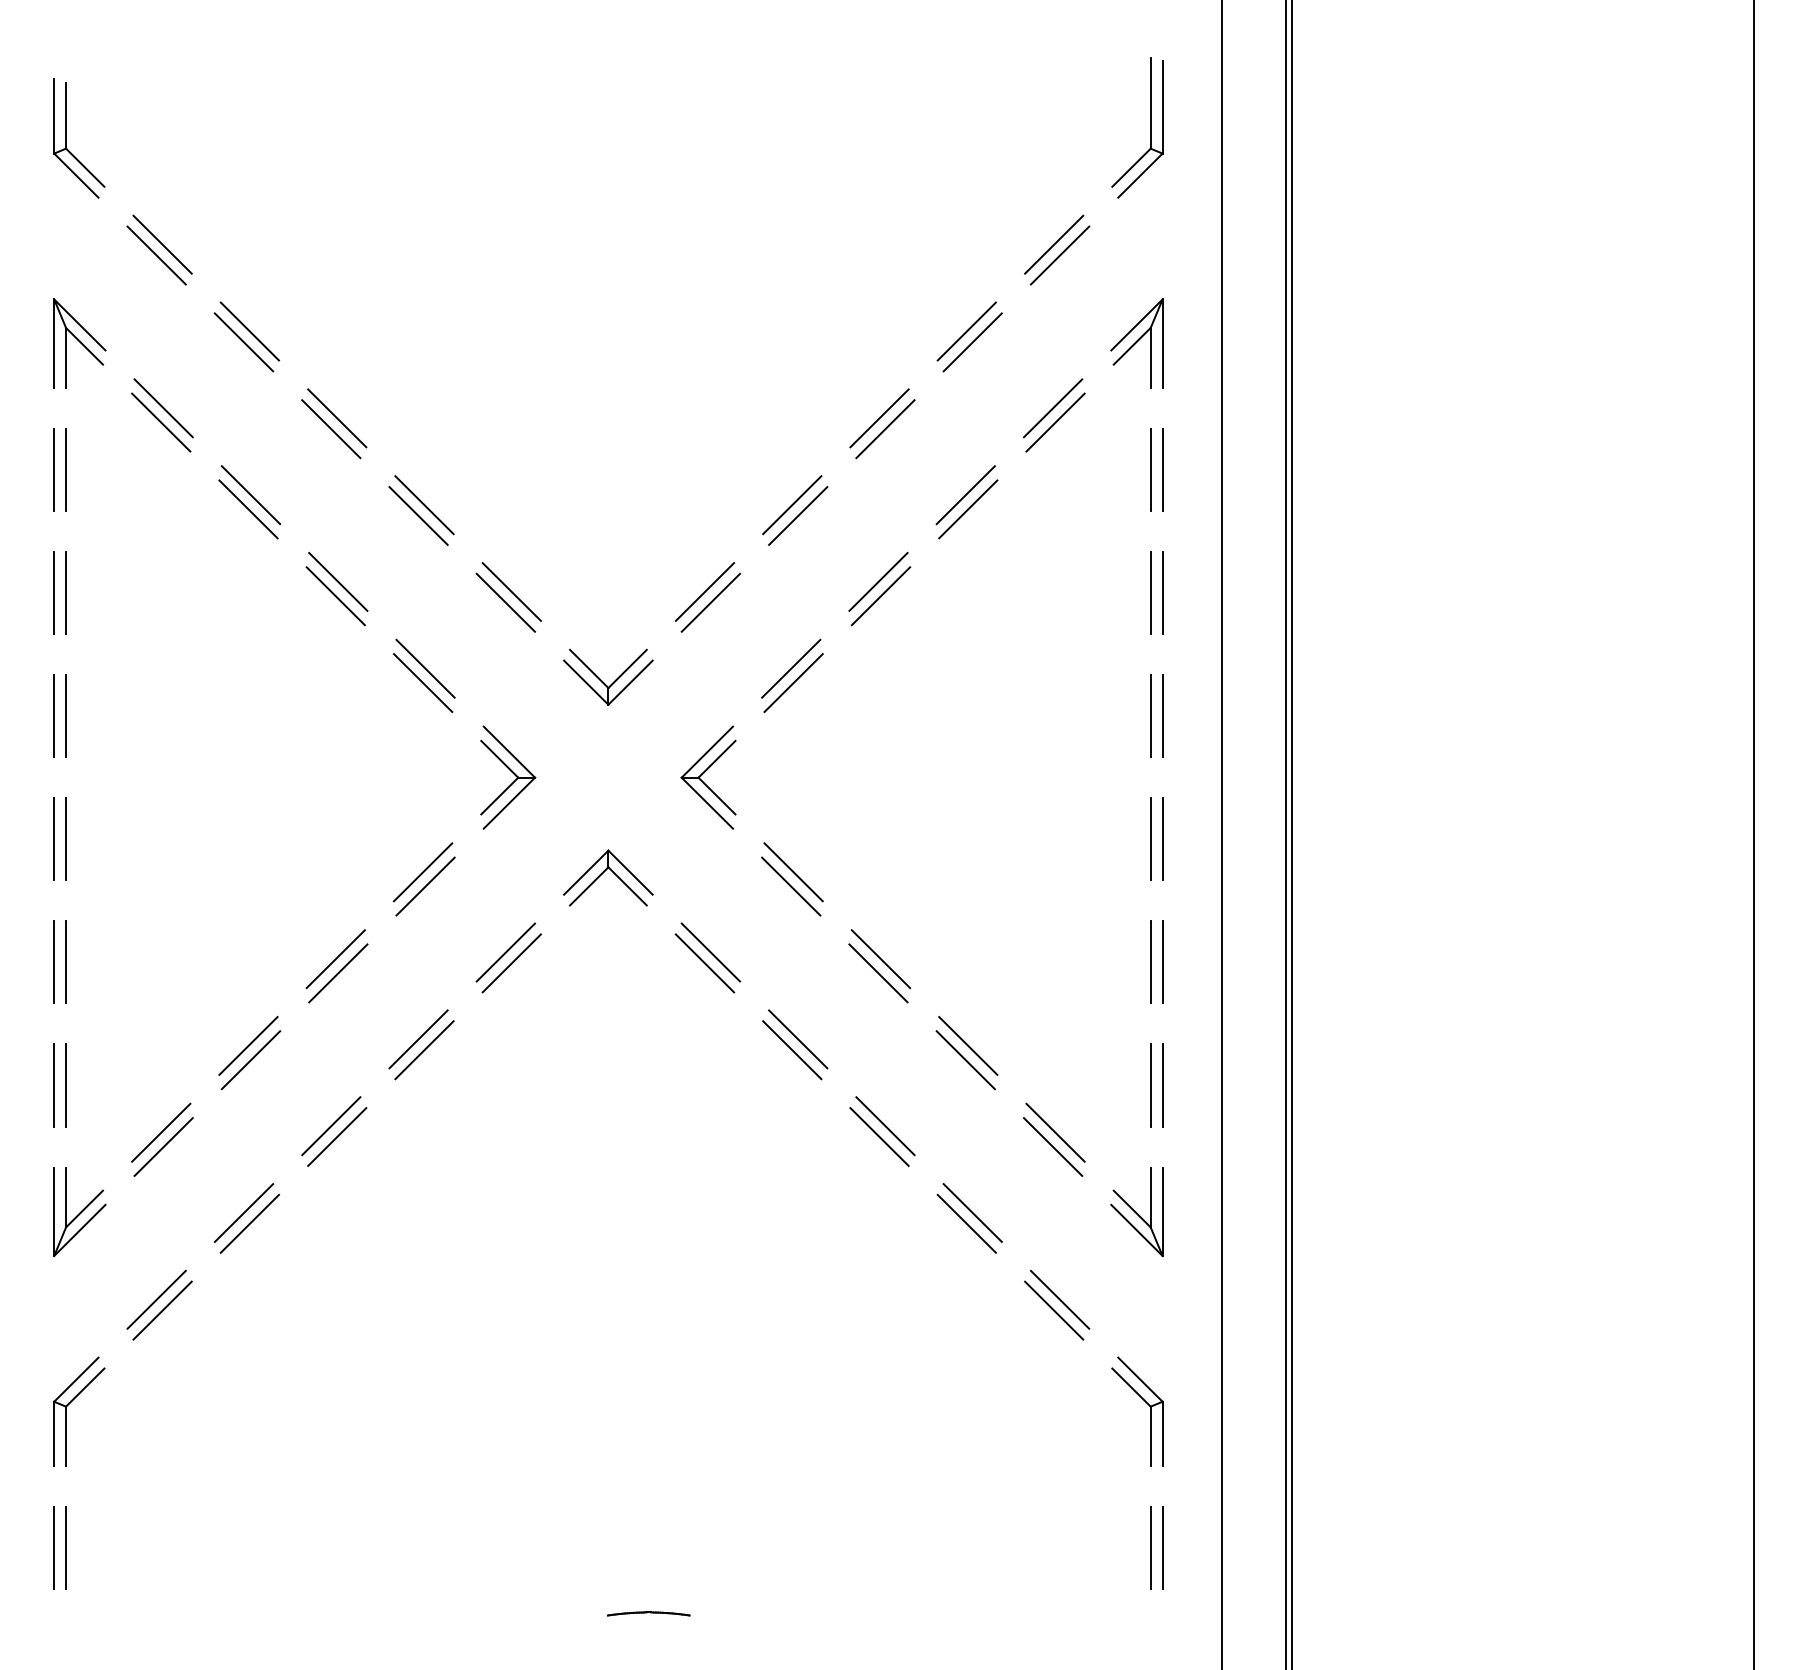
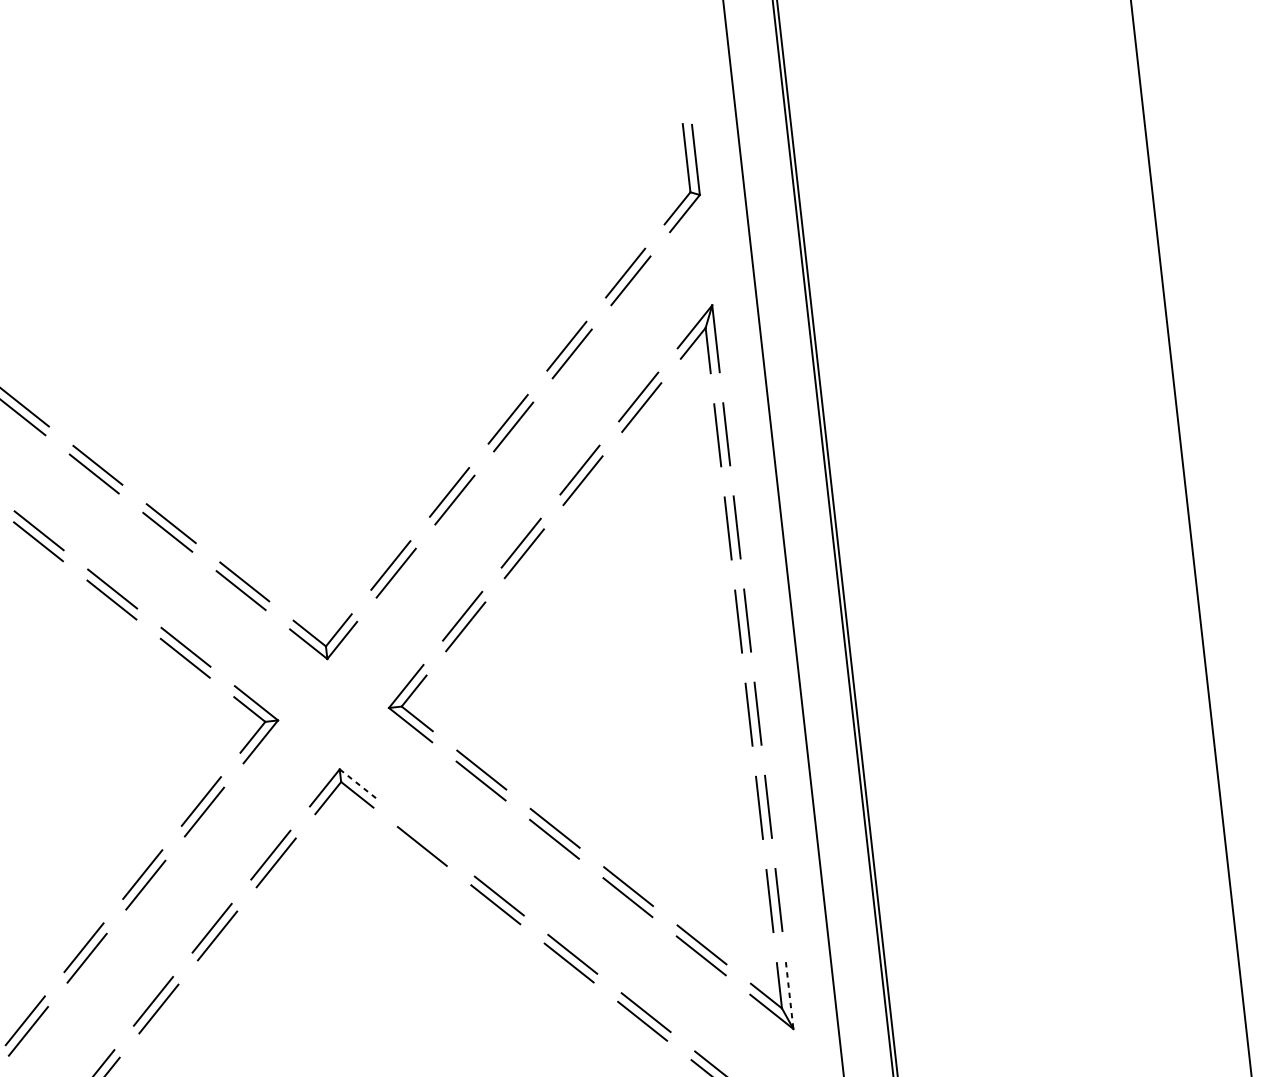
line: (630, 873) -> (358, 784), solid -> dashed
line: (710, 952) -> (425, 837), removed
line: (1162, 1212) -> (789, 996), solid -> dashed

